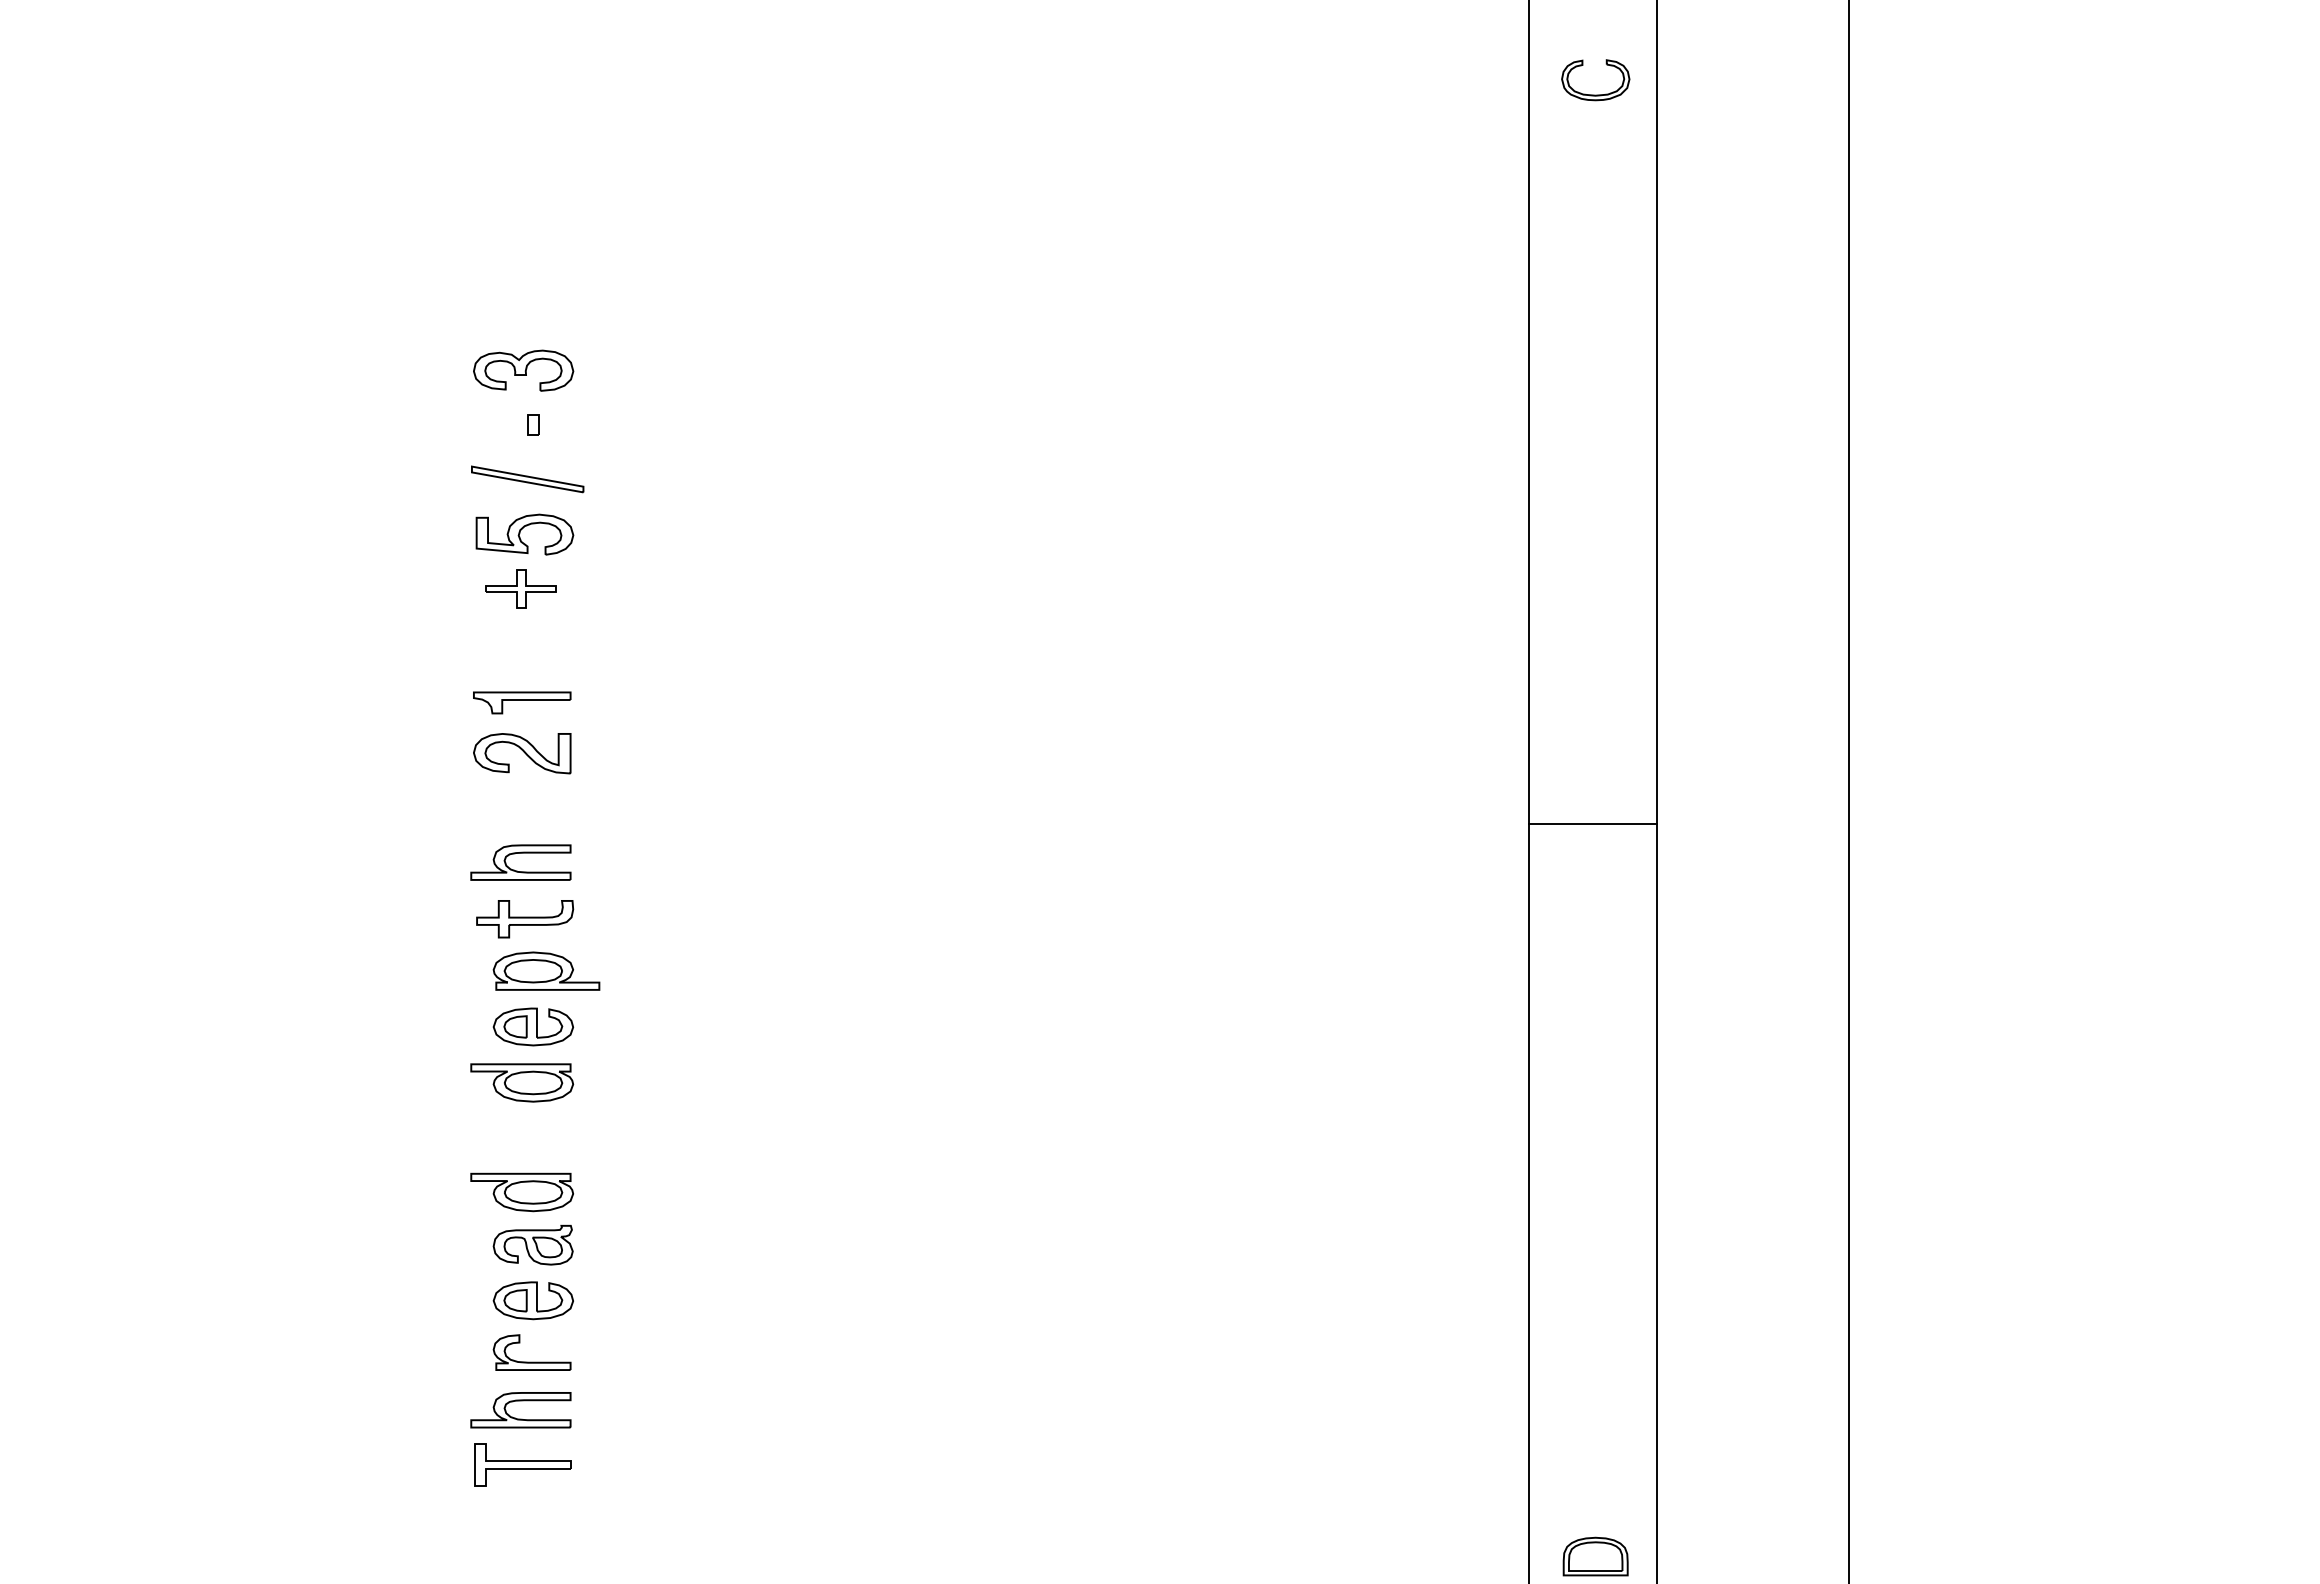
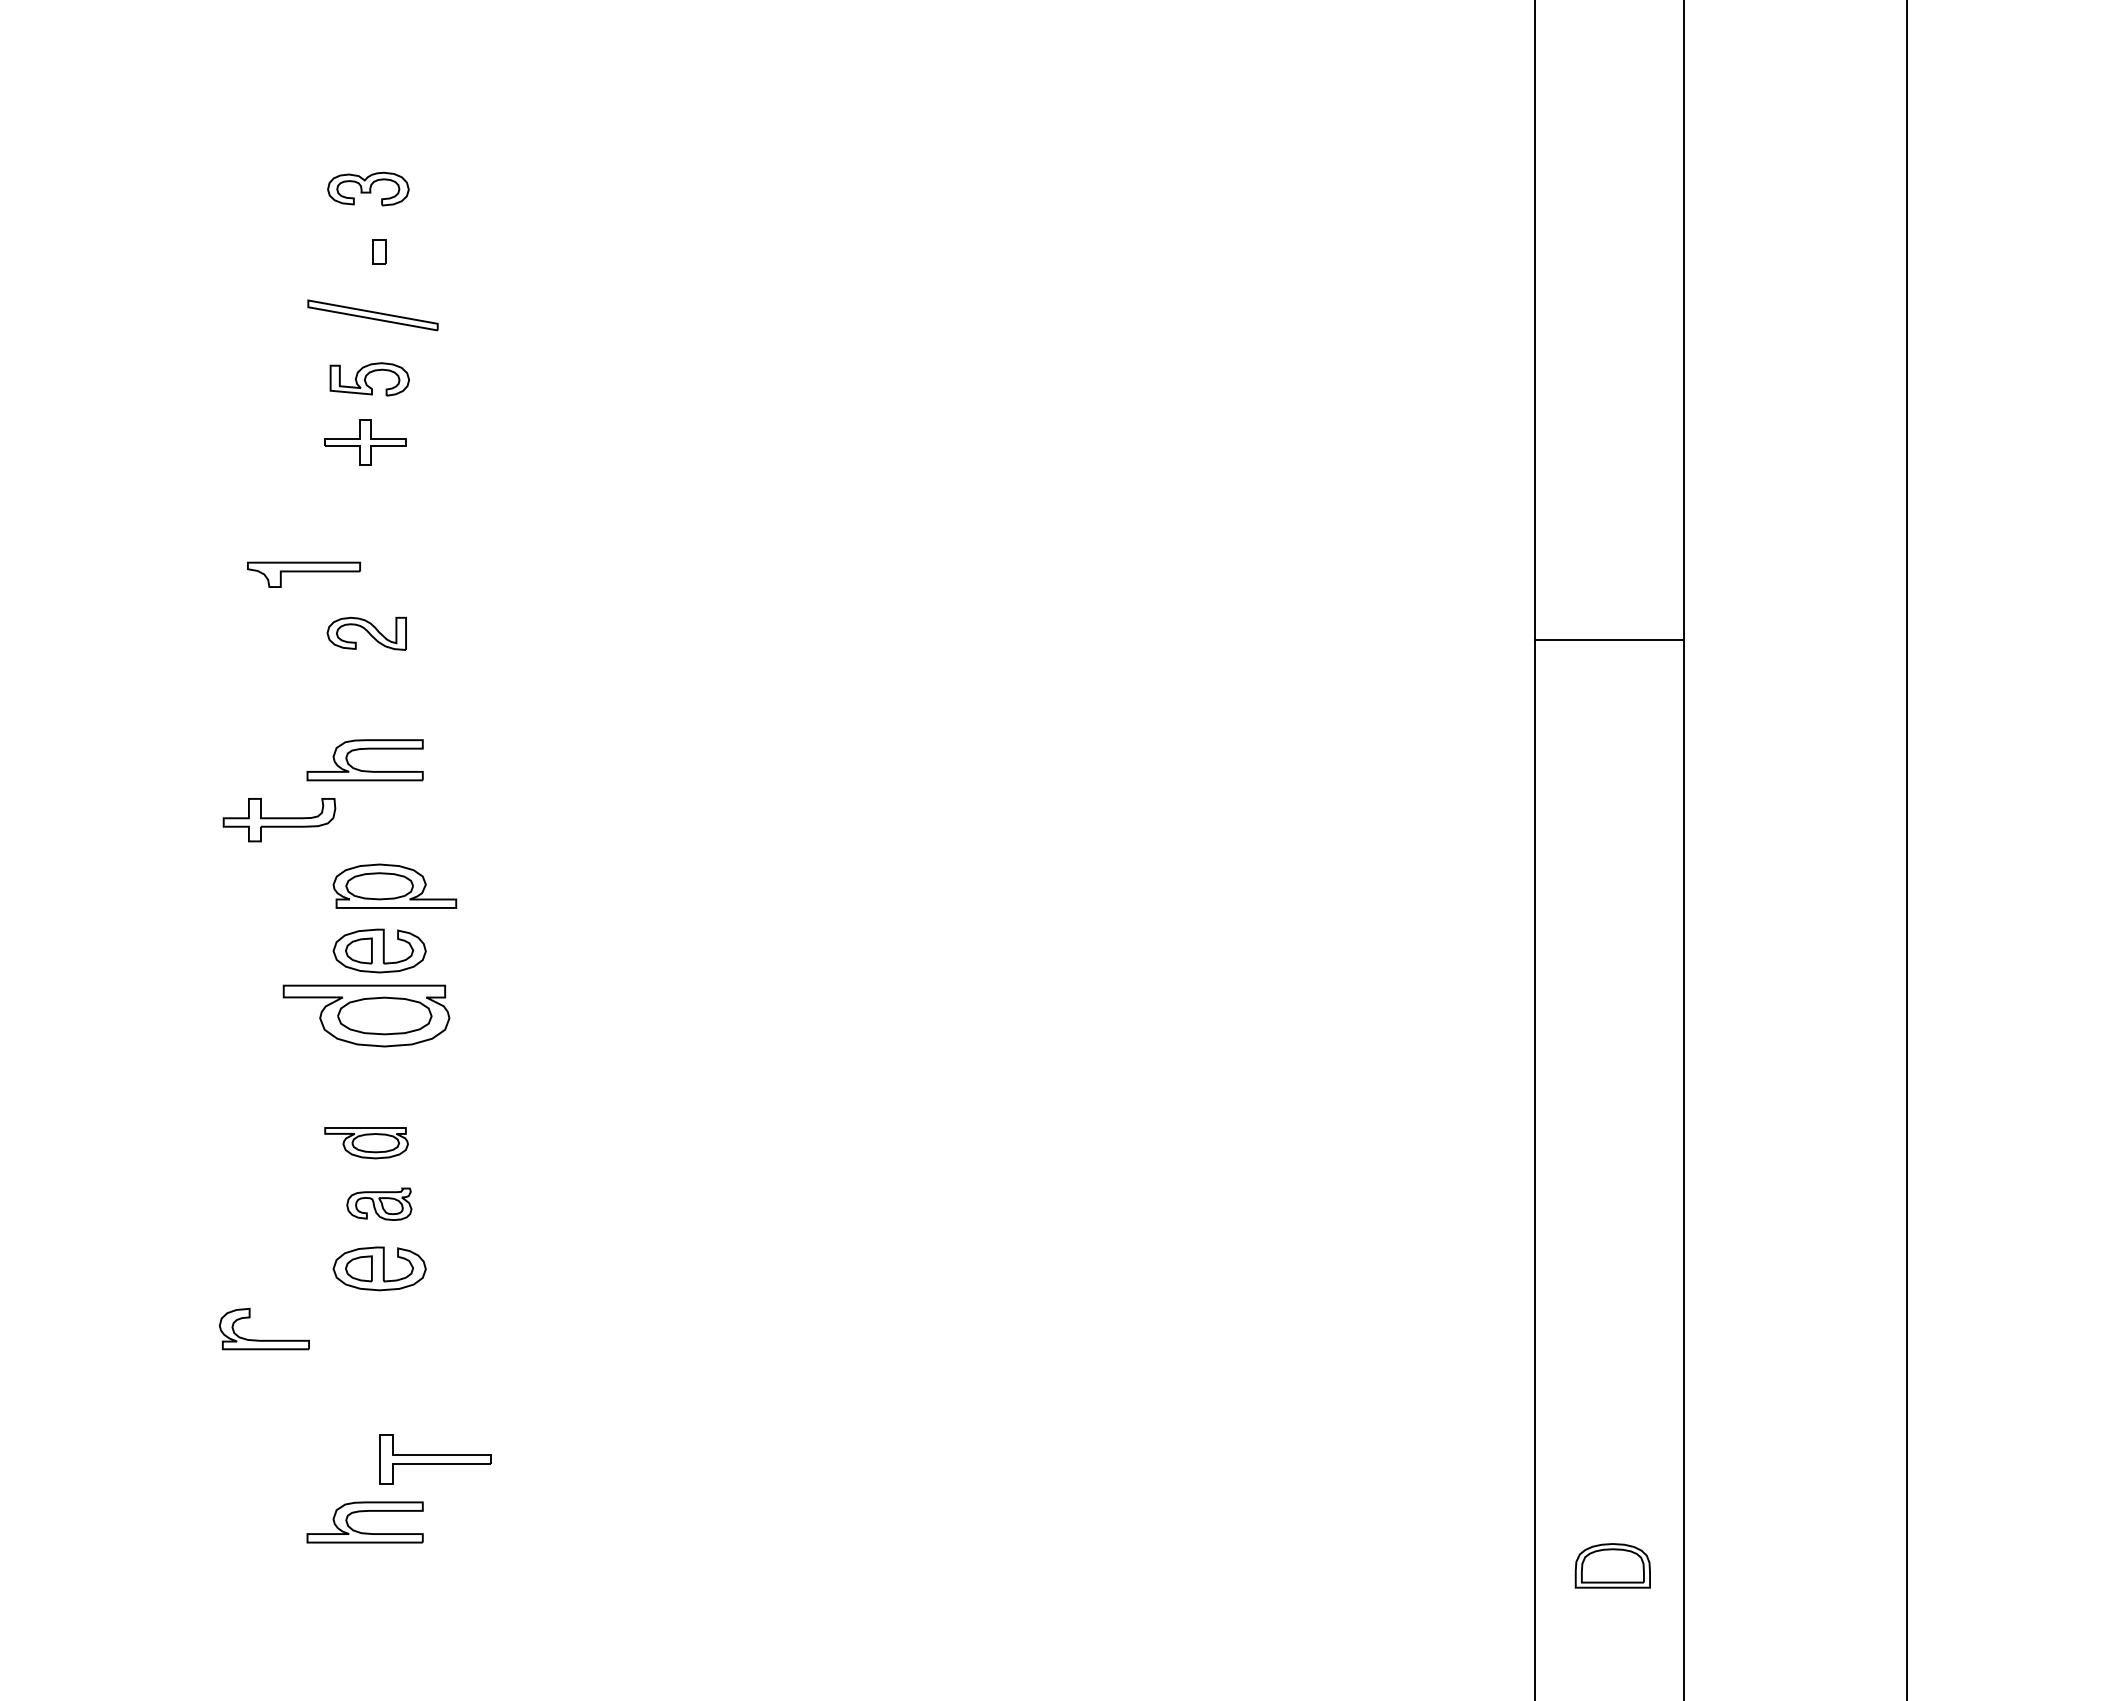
part: (523, 370) -> (368, 188), size x0.7
part: (524, 534) -> (369, 379), size x0.7
part: (522, 702) -> (304, 574), moved
part: (522, 753) -> (367, 633), size x0.7
line: (1592, 824) -> (1609, 640), moved
part: (525, 919) -> (279, 820), moved
part: (522, 1082) -> (367, 1015), size x1.4
part: (521, 1192) -> (365, 1143), size x0.7
part: (532, 1244) -> (378, 1203), size x0.7
part: (531, 1361) -> (263, 1339), moved
part: (520, 1418) -> (364, 1532), moved
part: (522, 1464) -> (435, 1458), moved

